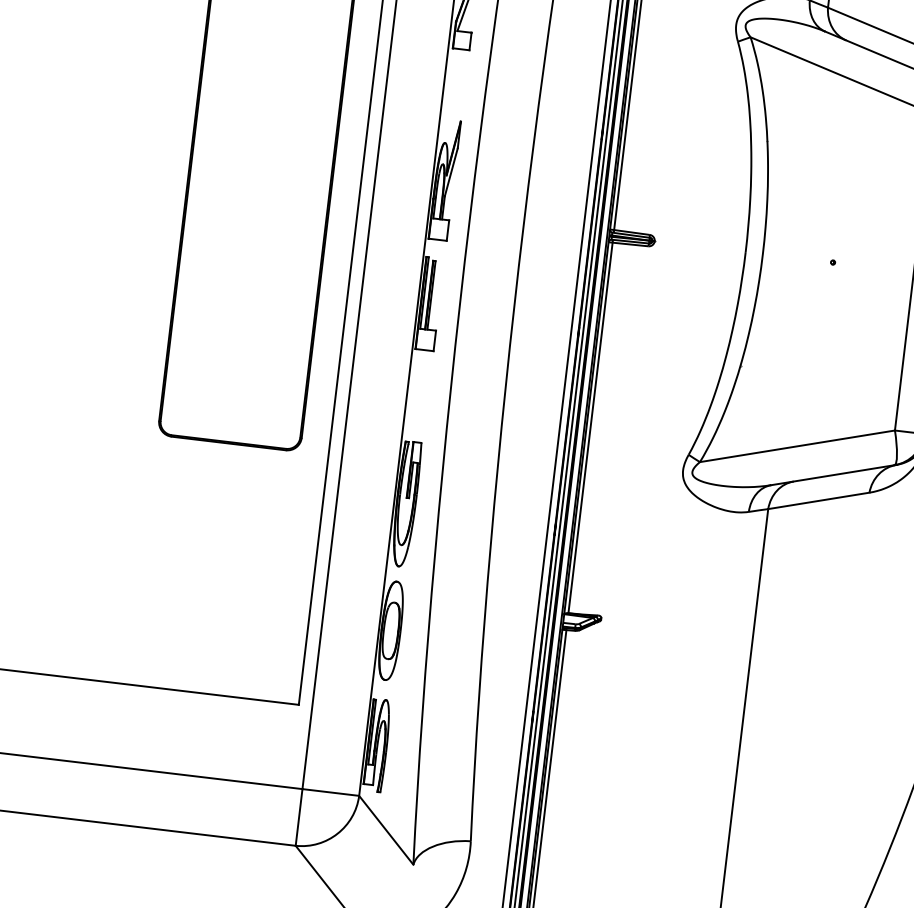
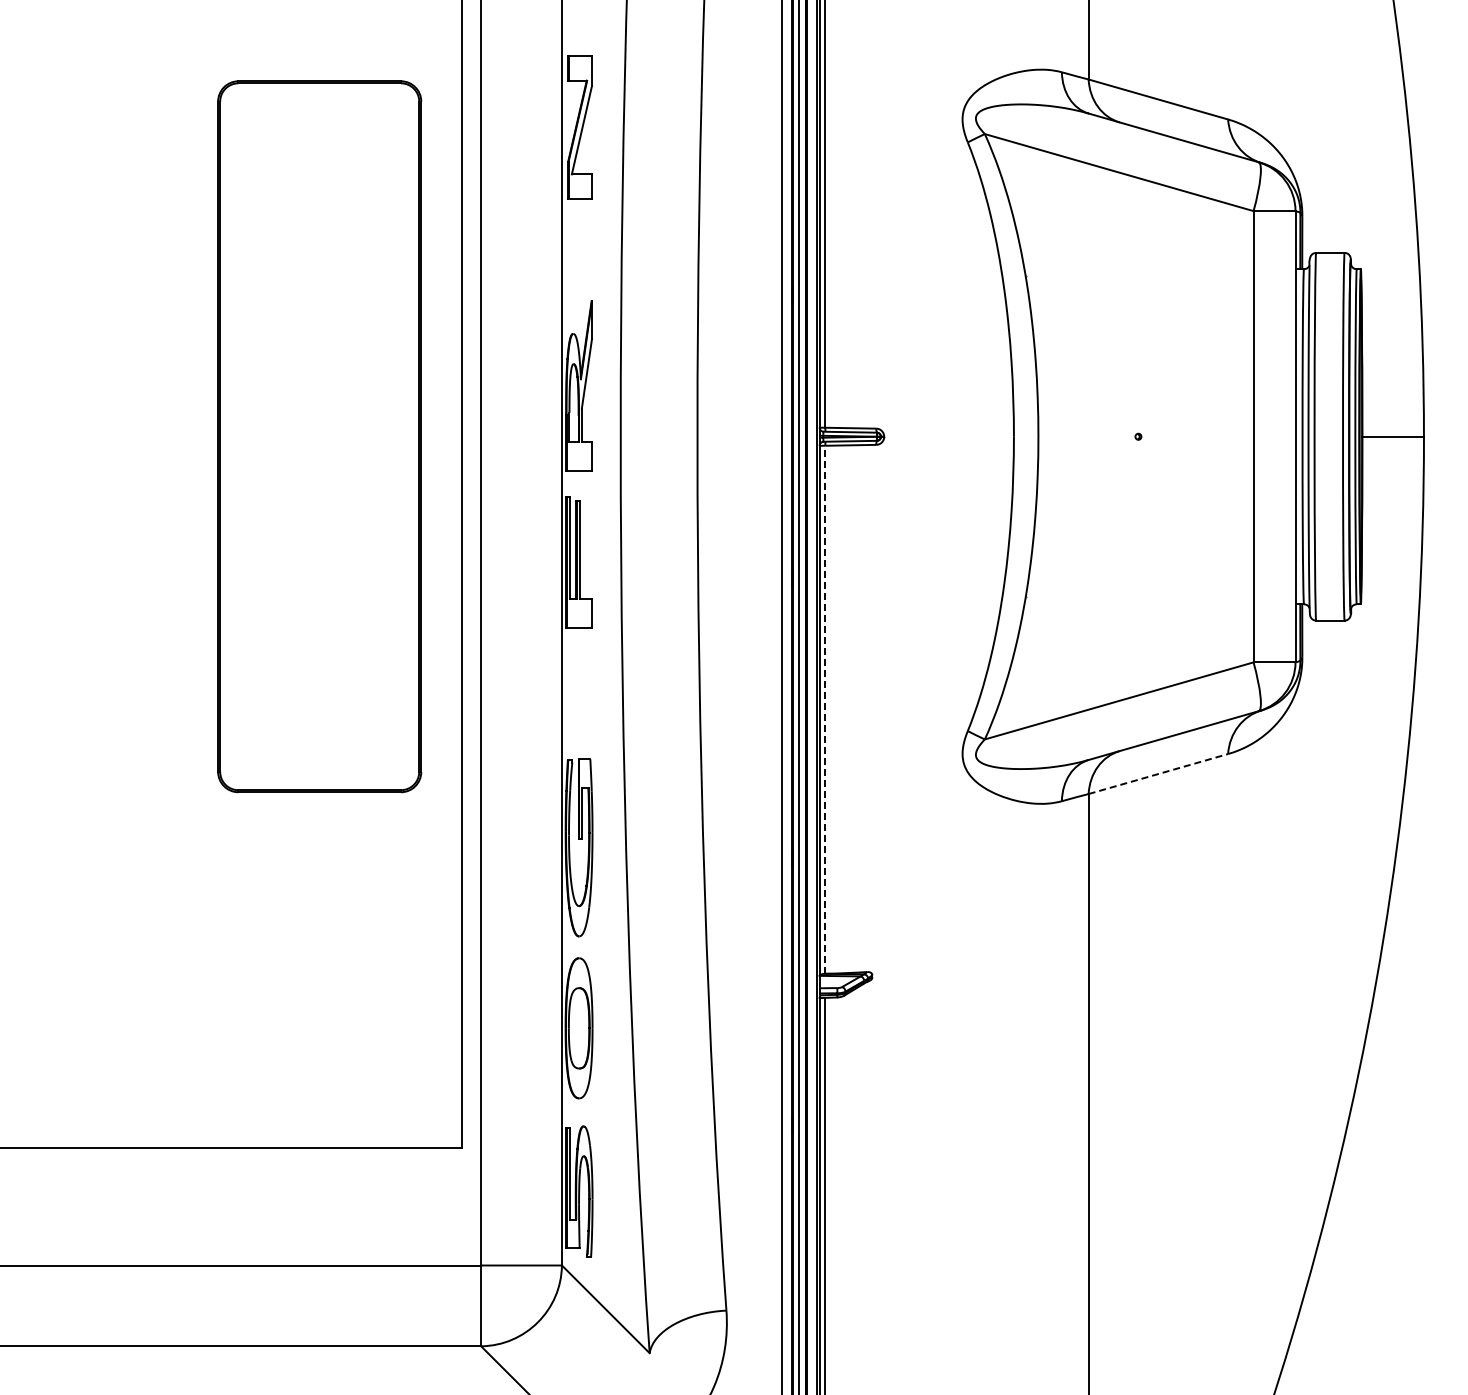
line: (590, 427) -> (825, 709), solid -> dashed
line: (818, 501) -> (1158, 774), solid -> dashed

